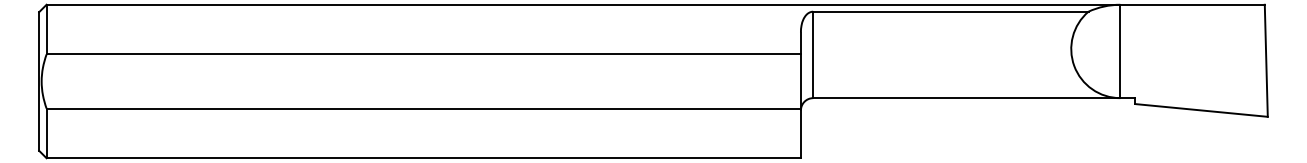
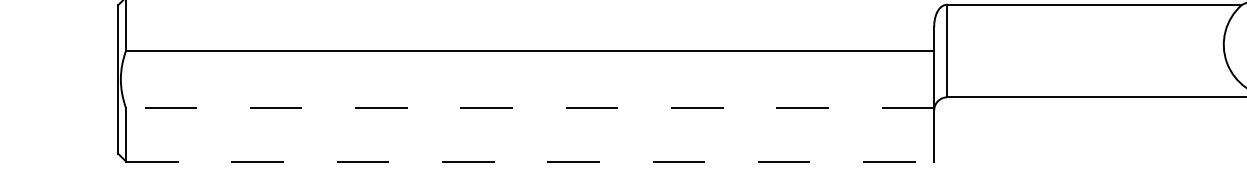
line: (423, 108) -> (529, 108), solid -> dashed
line: (424, 158) -> (530, 161), solid -> dashed

